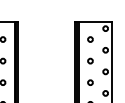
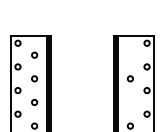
circle: (89, 38) -> (129, 54), removed
circle: (89, 82) -> (129, 102), removed

